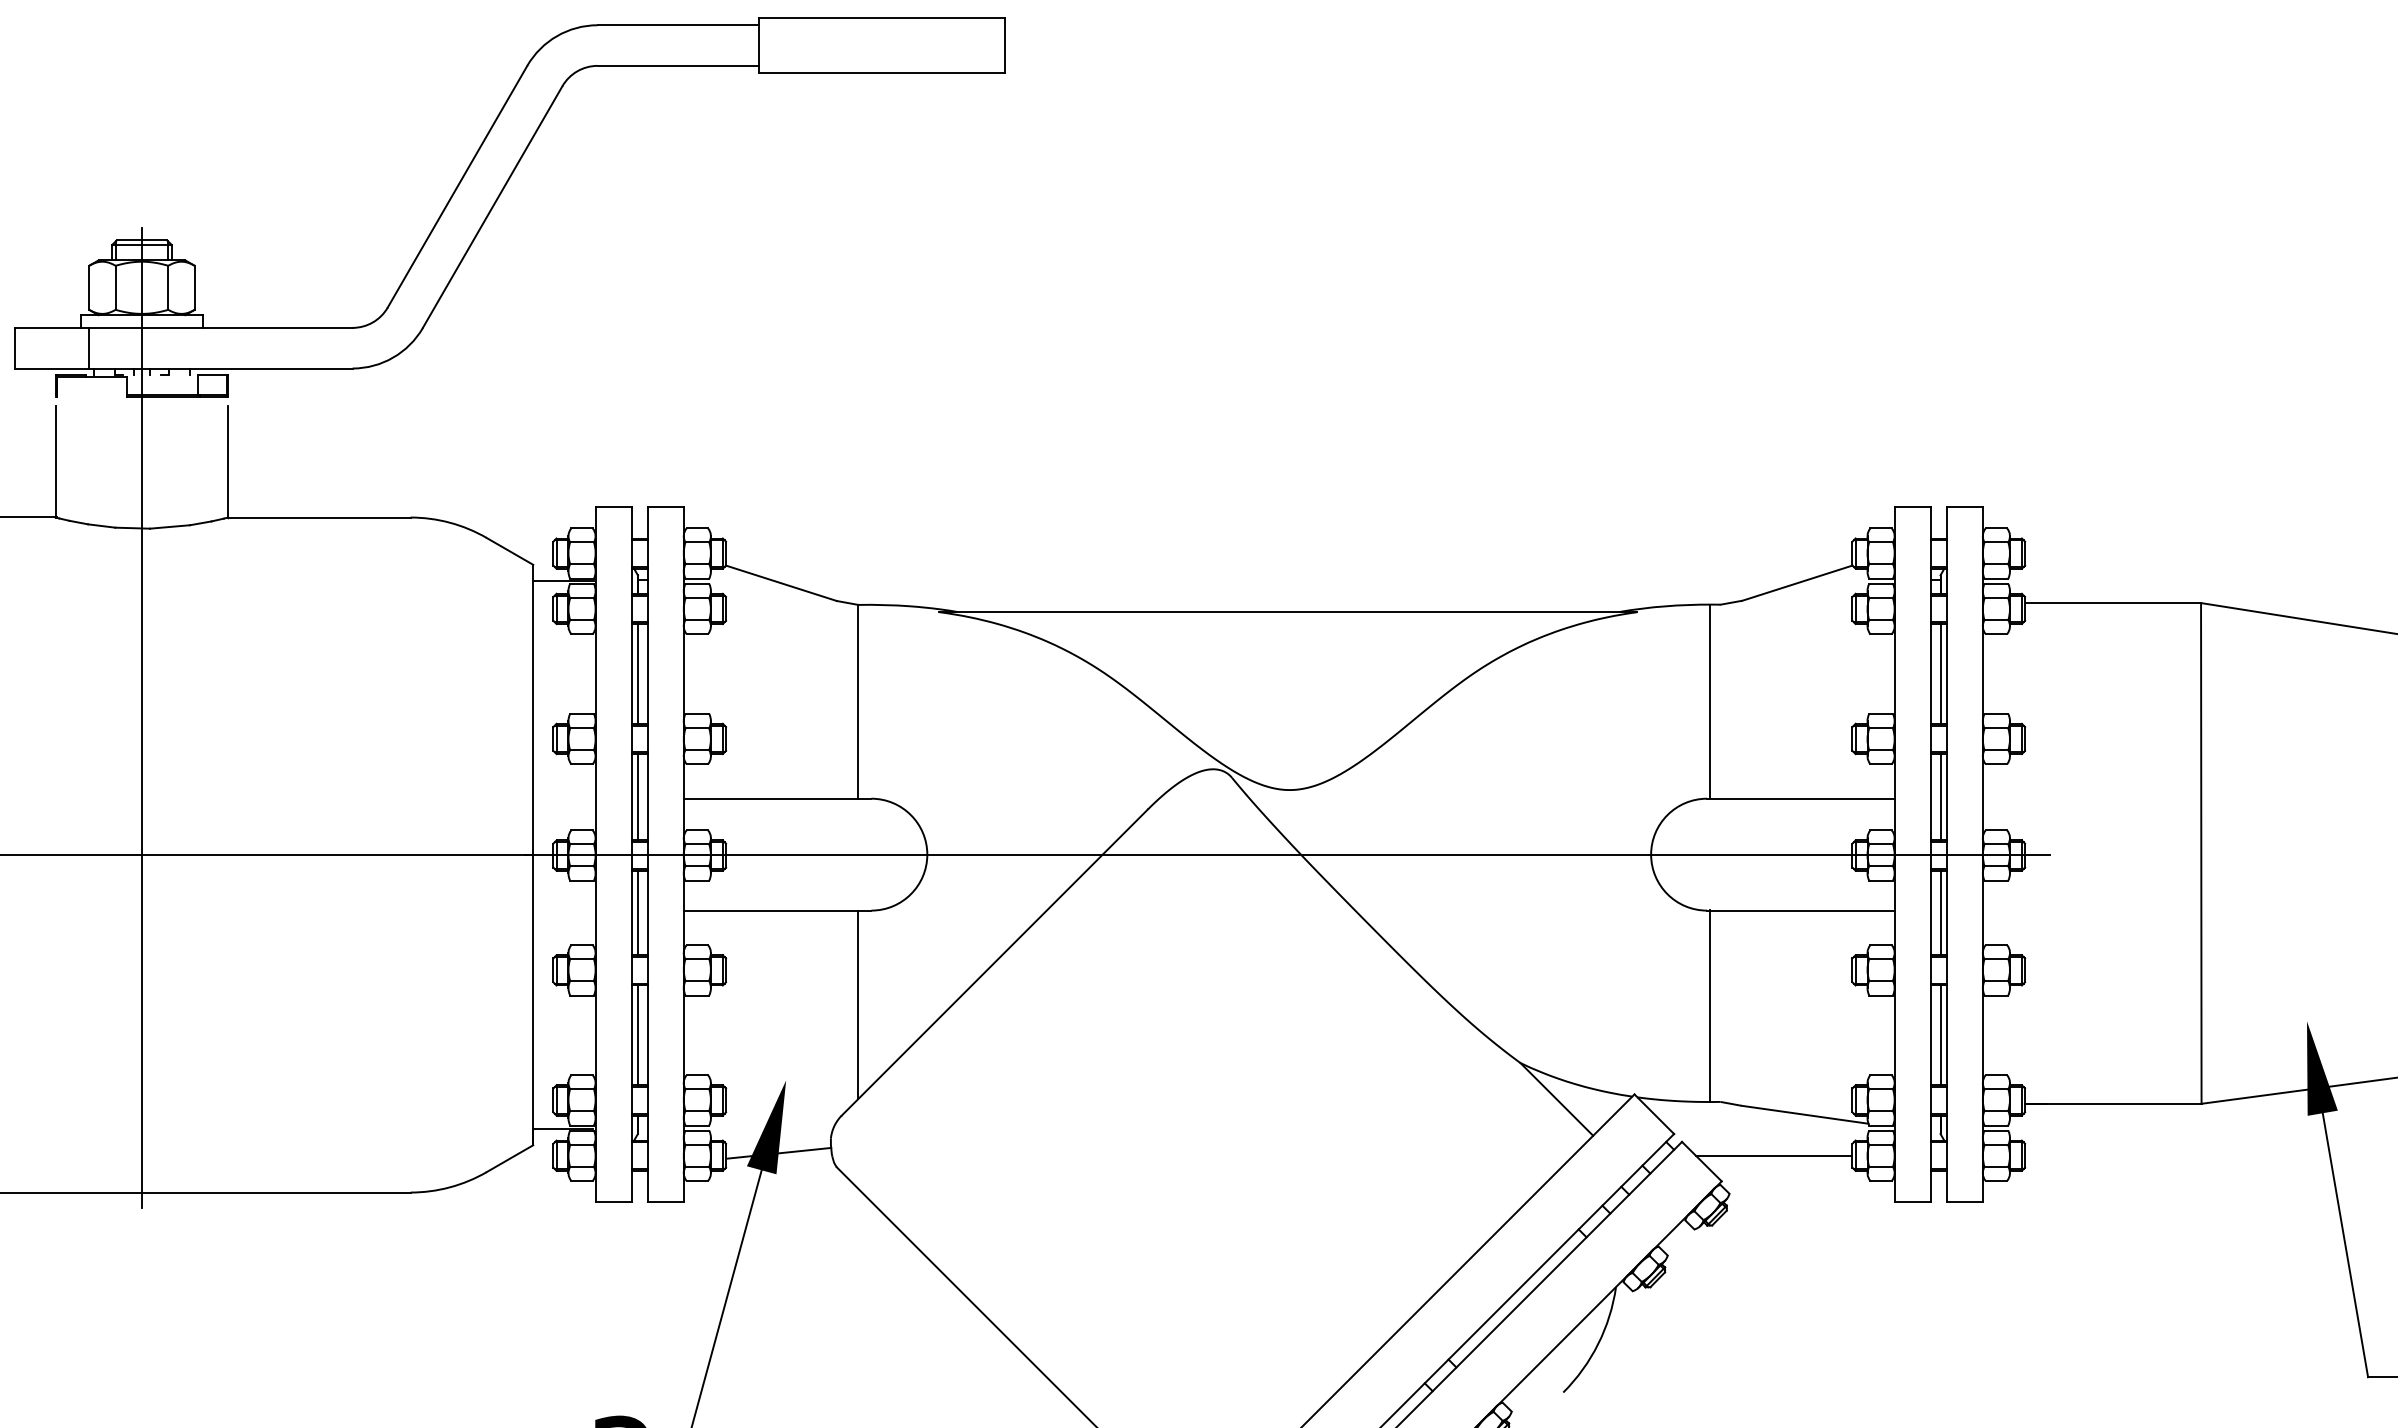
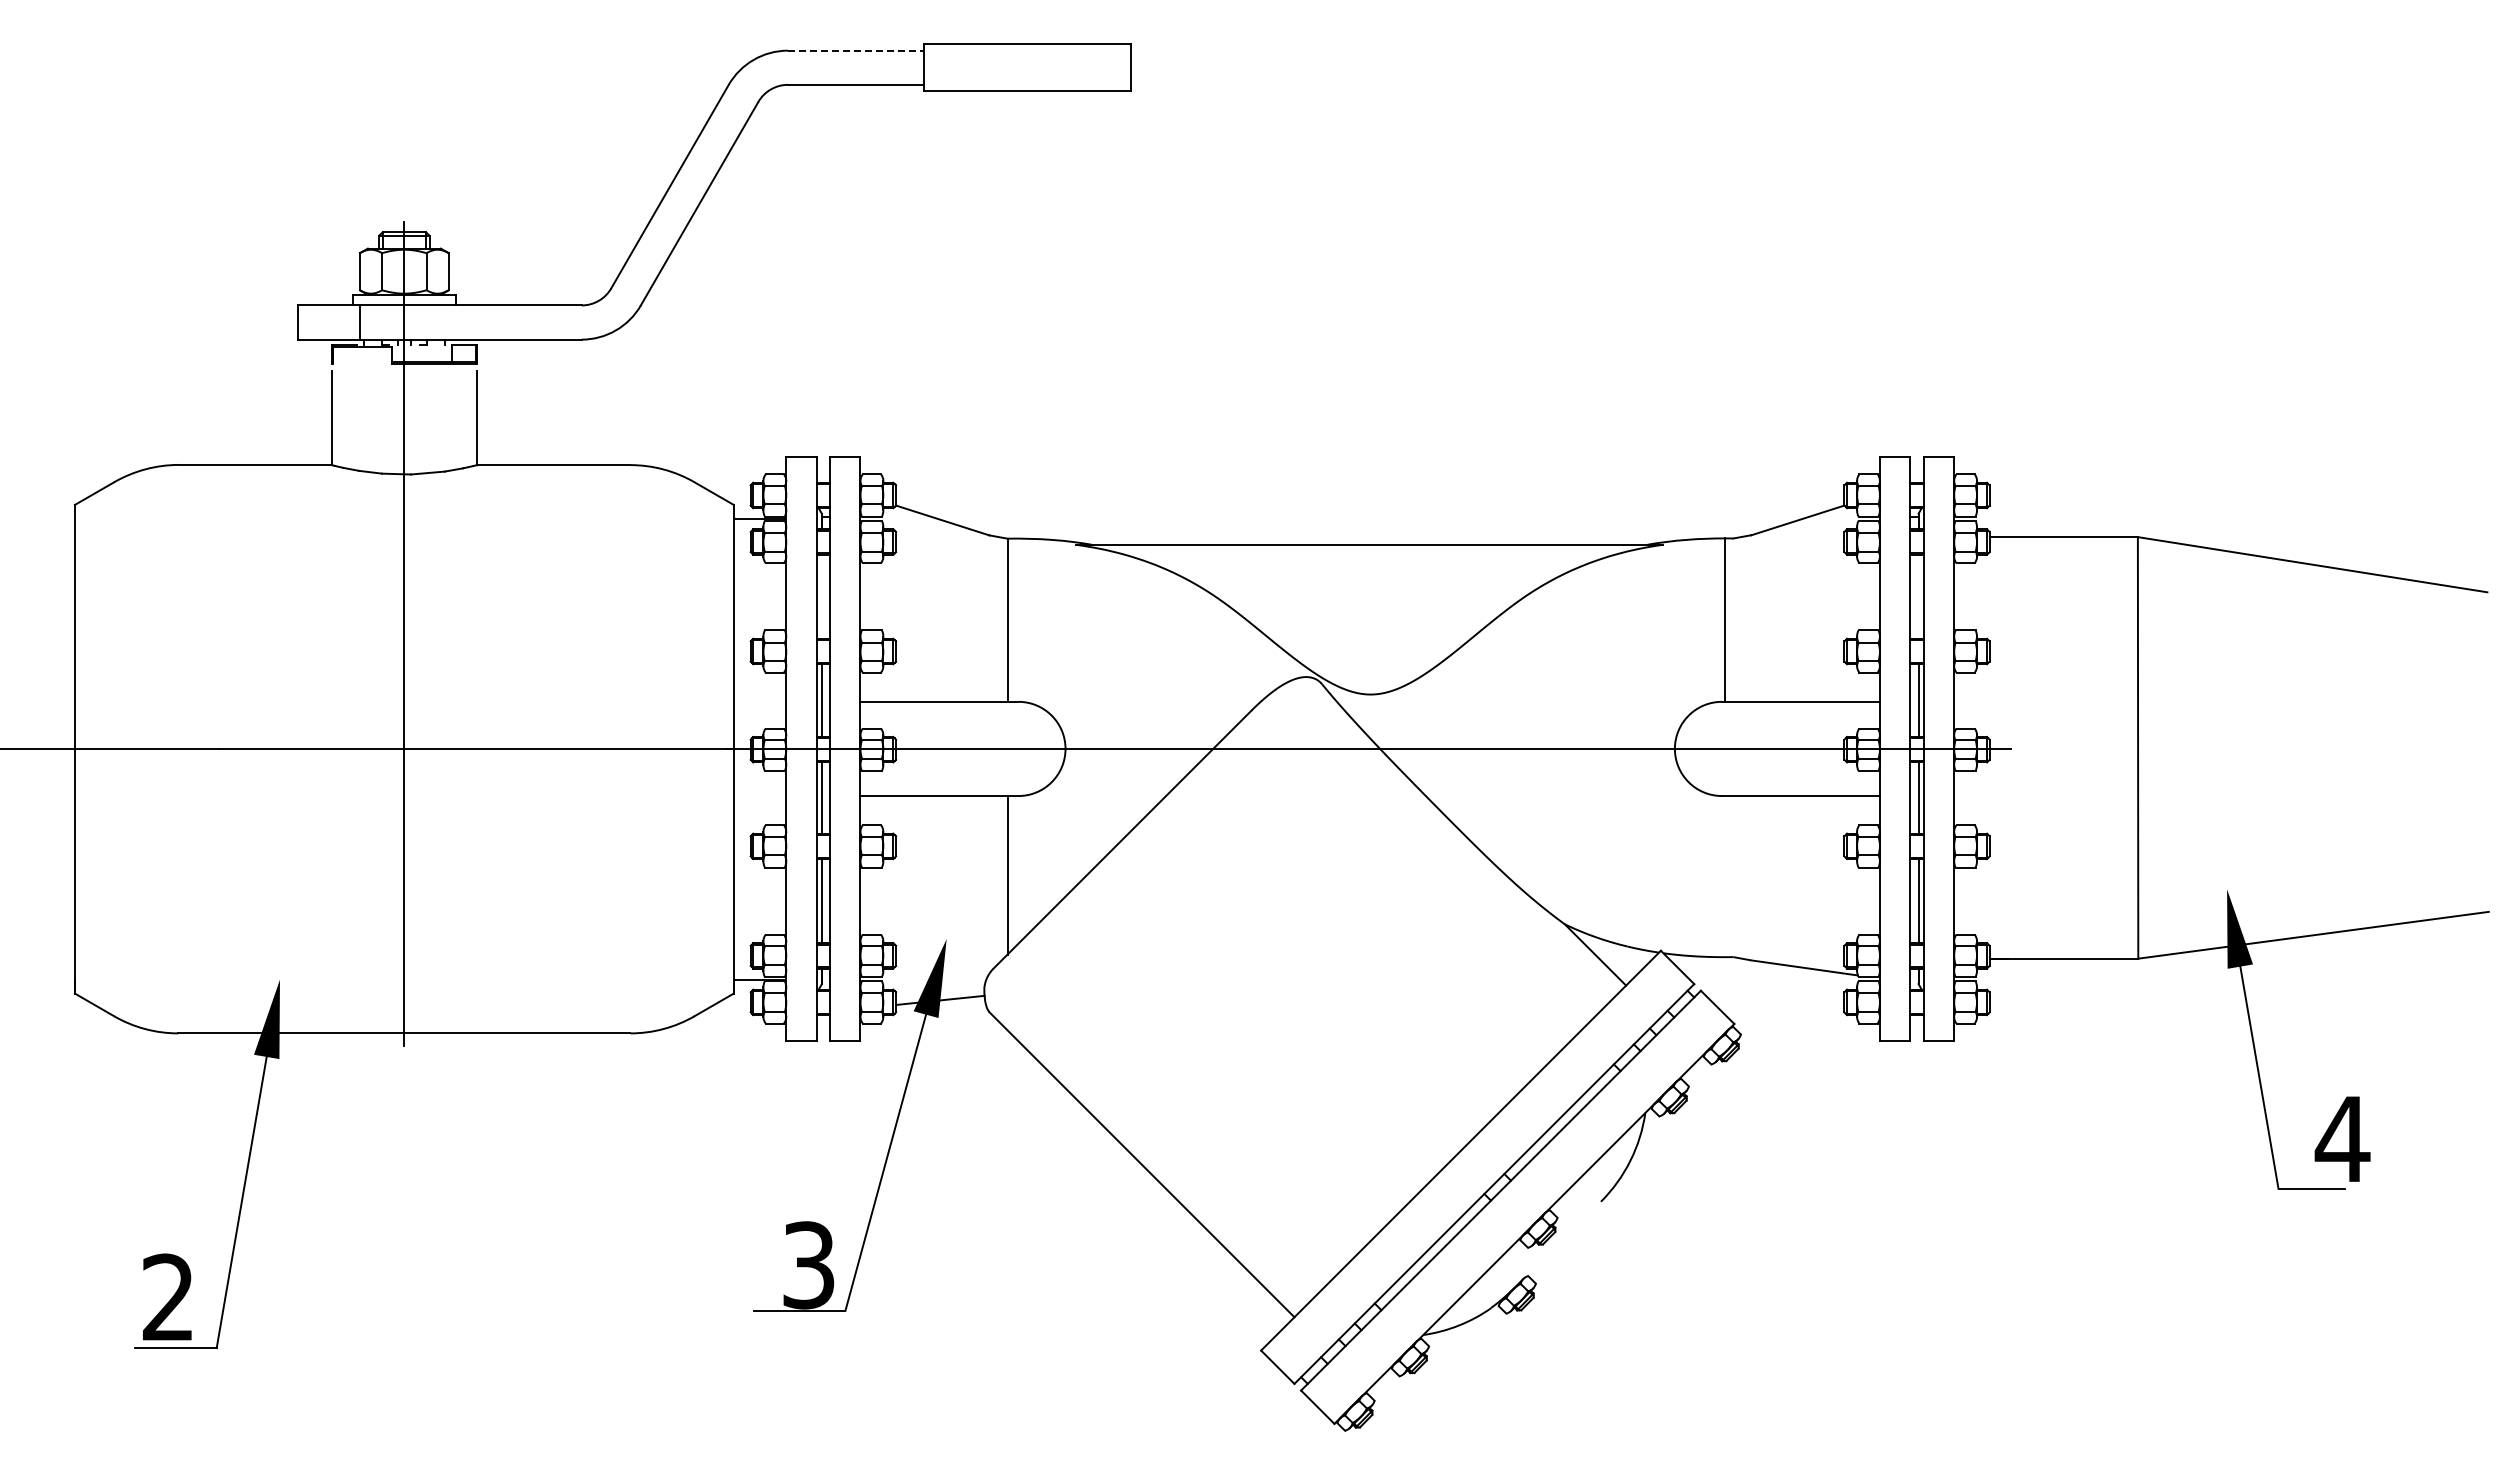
line: (677, 25) -> (855, 50), solid -> dashed
line: (637, 673) -> (821, 596), removed
line: (1940, 673) -> (1918, 596), removed
line: (1710, 1006) -> (1724, 876), removed
line: (1774, 1155) -> (1778, 1002), removed

